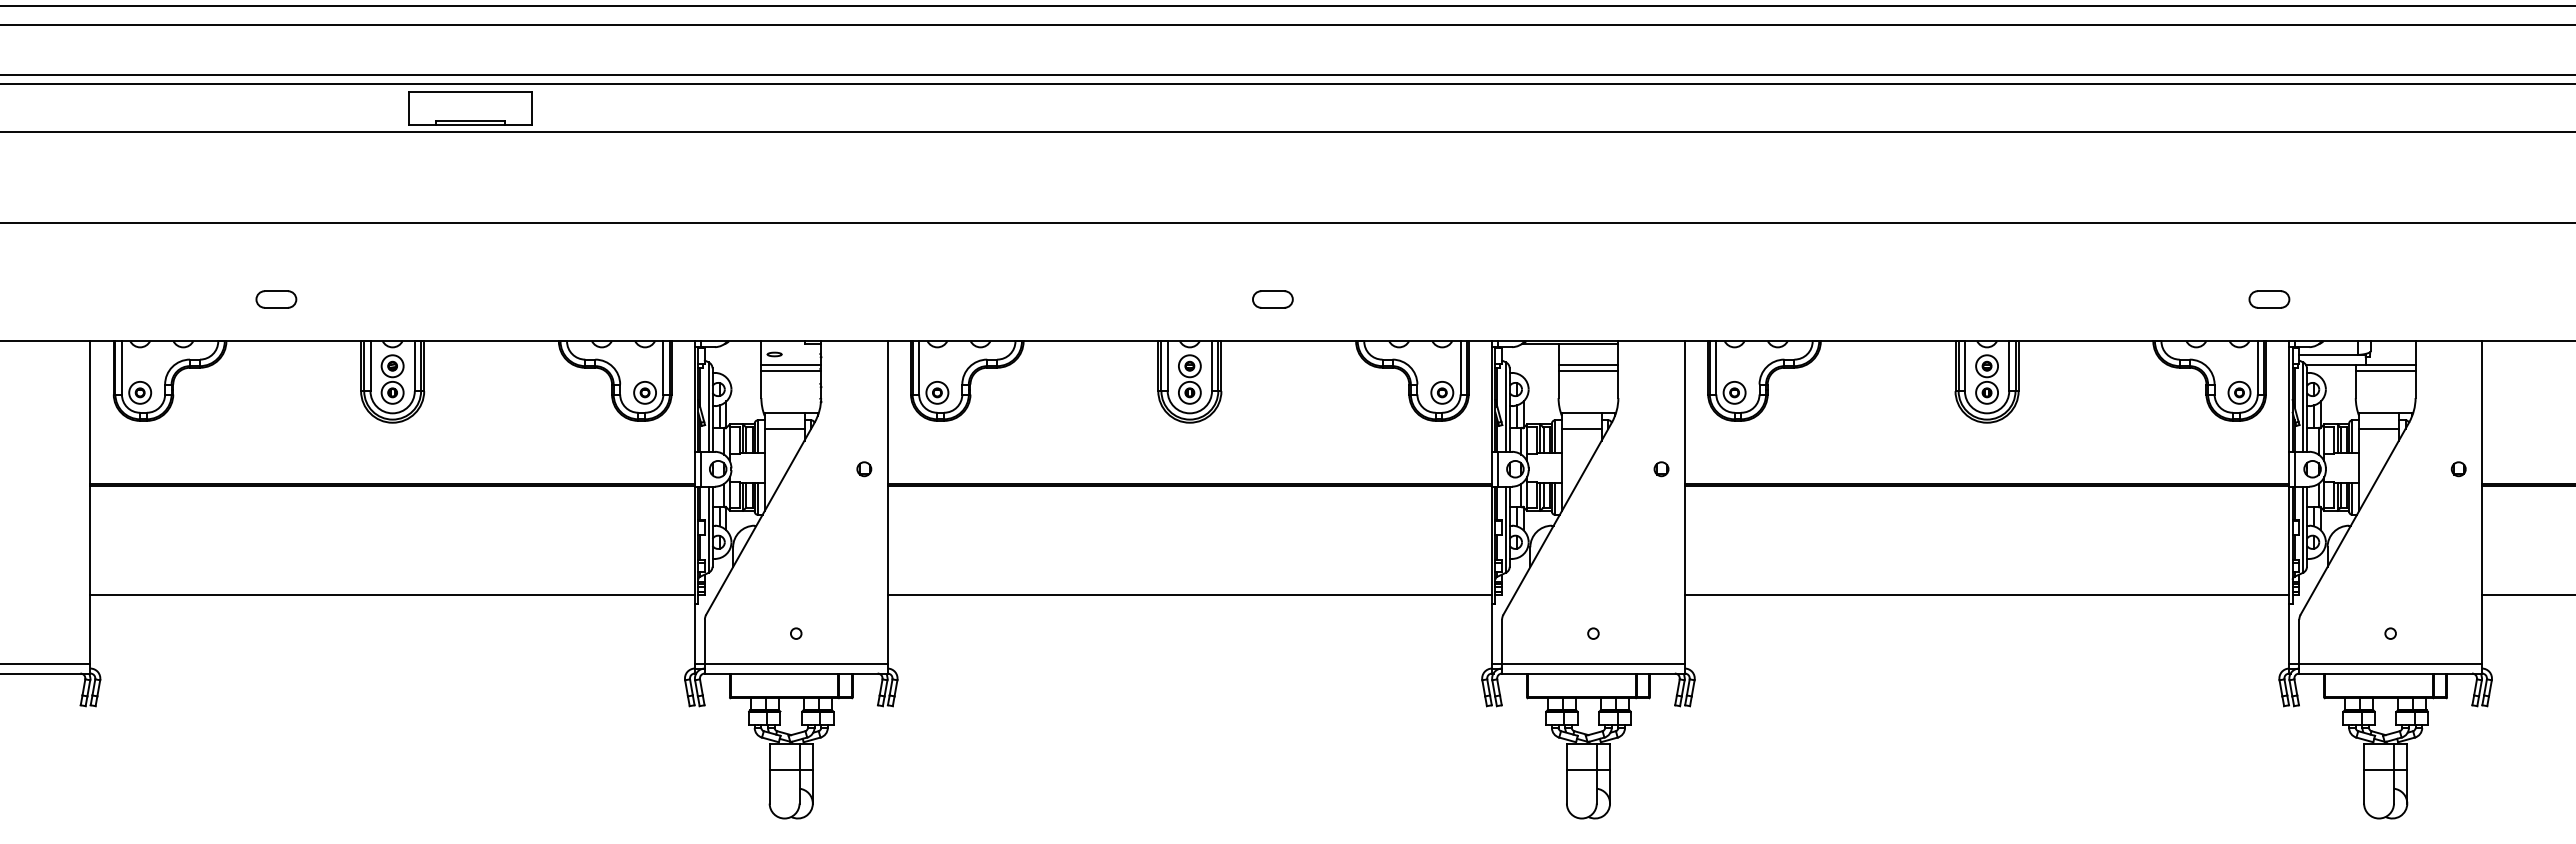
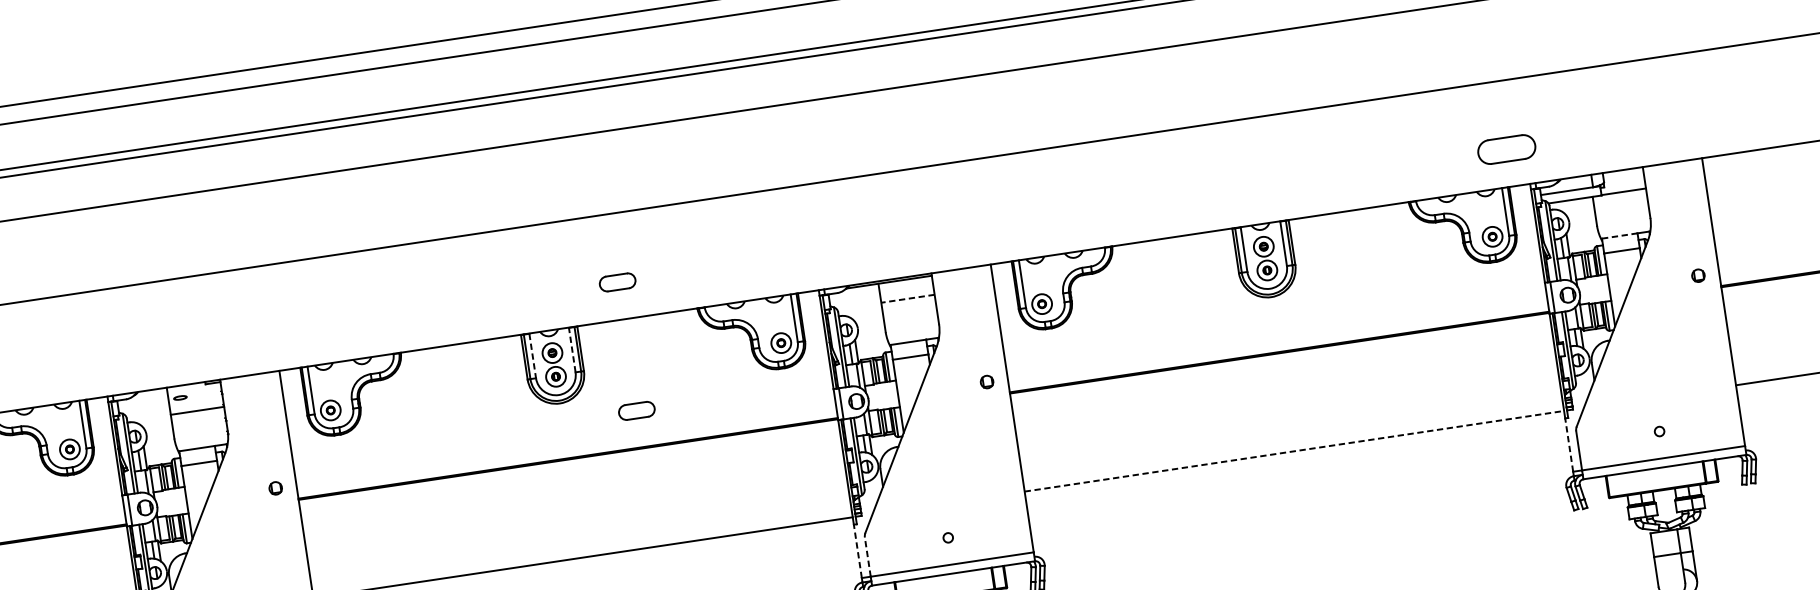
part: (2269, 299) -> (1506, 149), size x1.6
line: (791, 364) -> (196, 404), removed
line: (1588, 364) -> (907, 298), solid -> dashed
line: (1167, 366) -> (532, 356), solid -> dashed
line: (1212, 366) -> (572, 350), solid -> dashed
line: (1588, 371) -> (908, 304), removed
line: (2385, 371) -> (1620, 198), removed
line: (2379, 412) -> (1620, 235), solid -> dashed
part: (1272, 443) -> (636, 410), added
line: (1987, 595) -> (1294, 451), solid -> dashed
line: (1492, 633) -> (858, 551), solid -> dashed
line: (2289, 633) -> (1569, 444), solid -> dashed
line: (1502, 641) -> (868, 556), solid -> dashed

